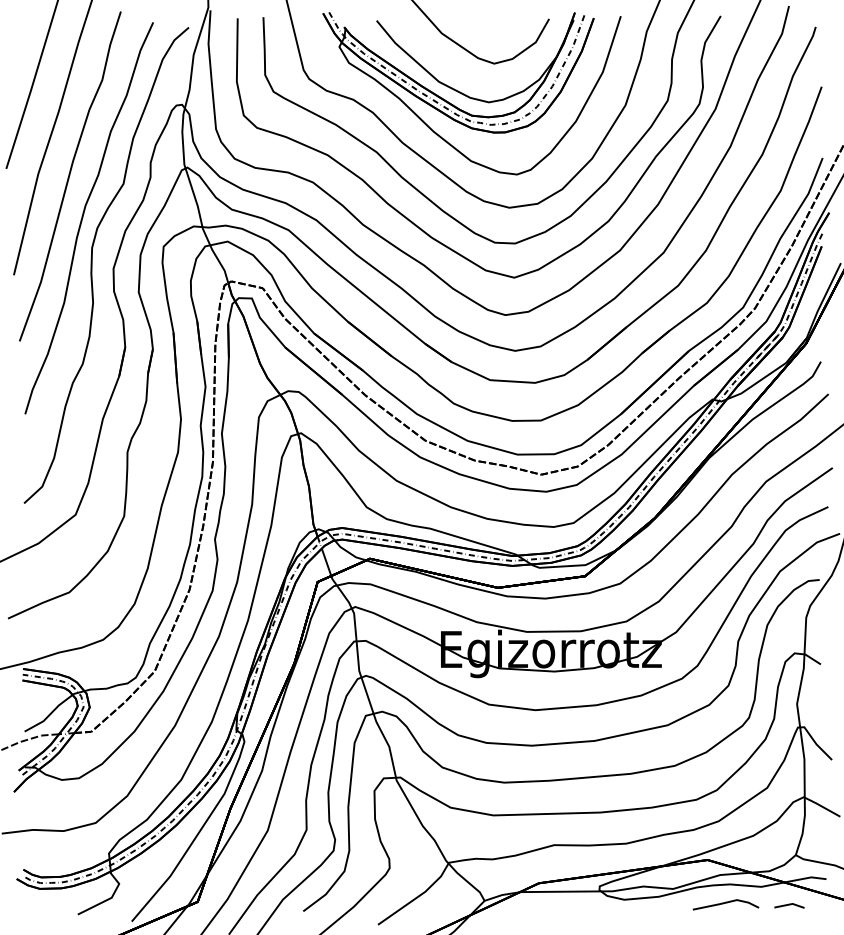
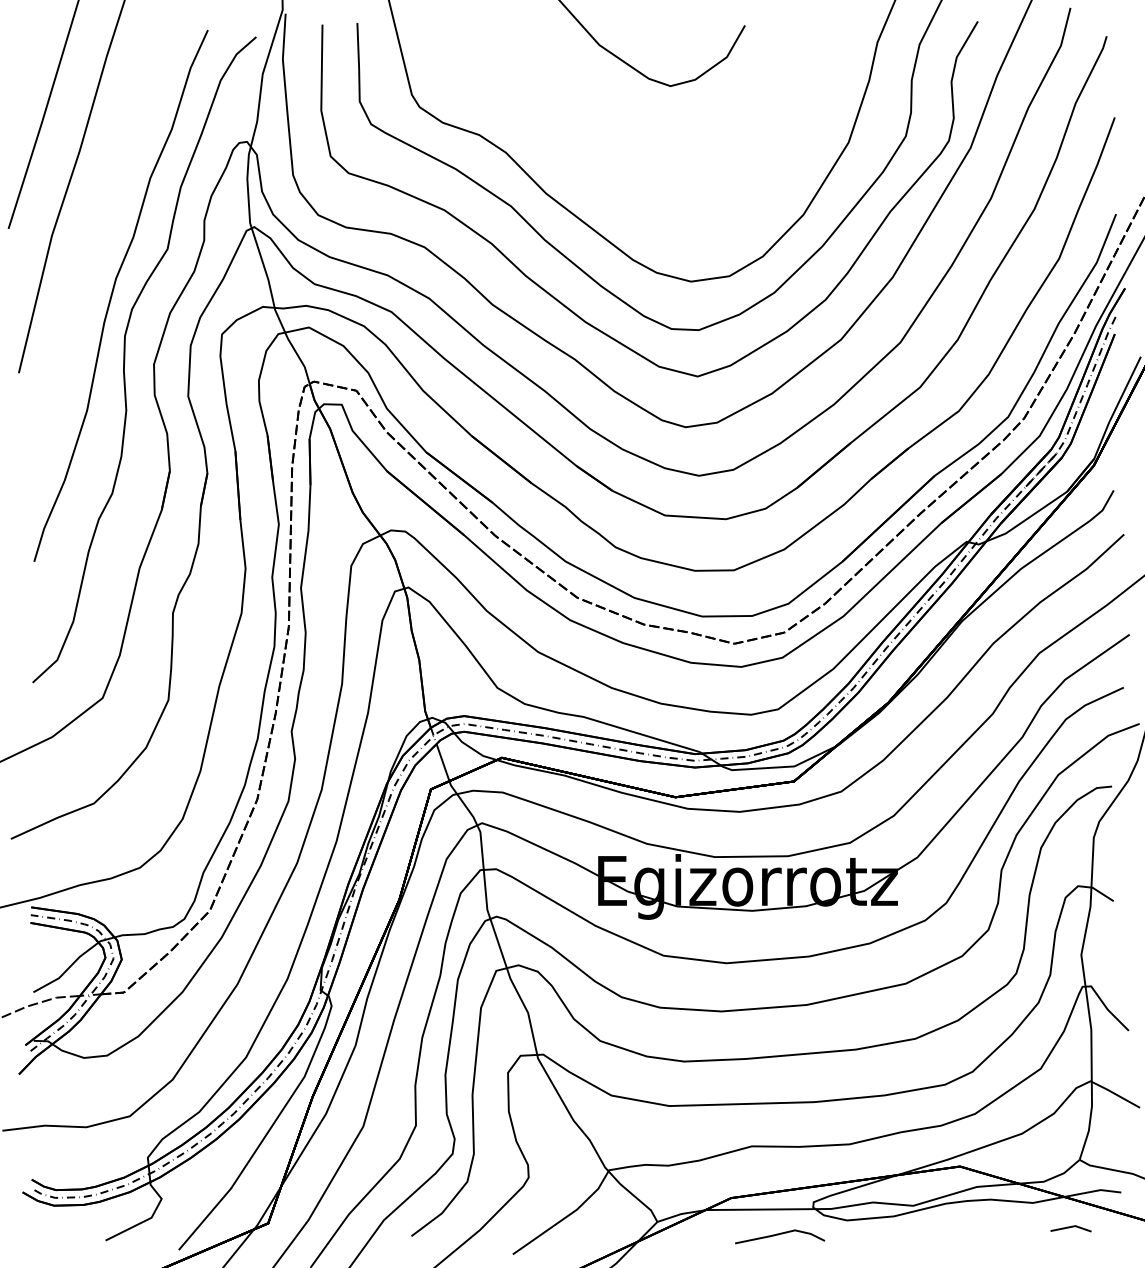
part: (471, 93) -> (639, 126), removed
curve: (70, 175) -> (95, 237), removed
line: (725, 903) -> (779, 1235), moved

